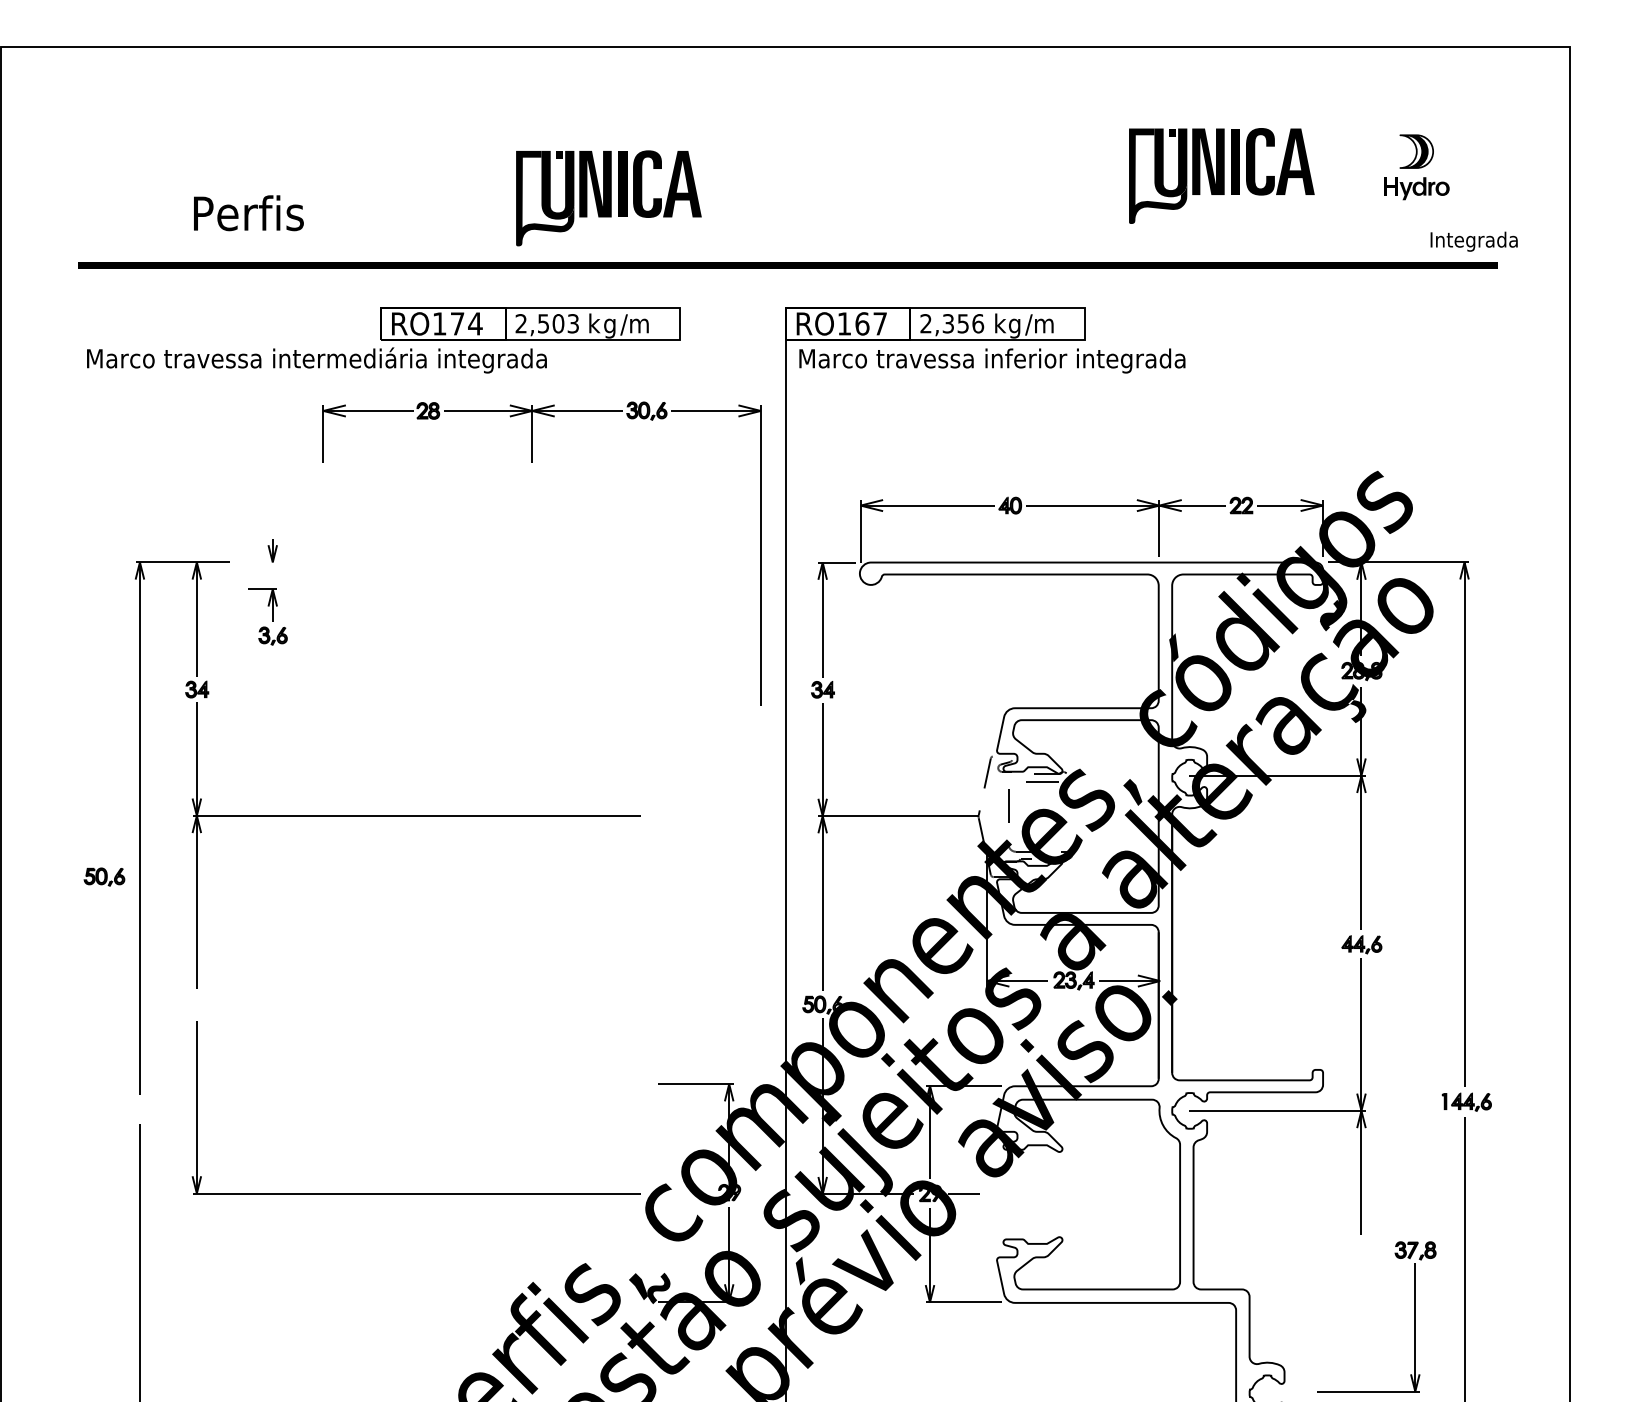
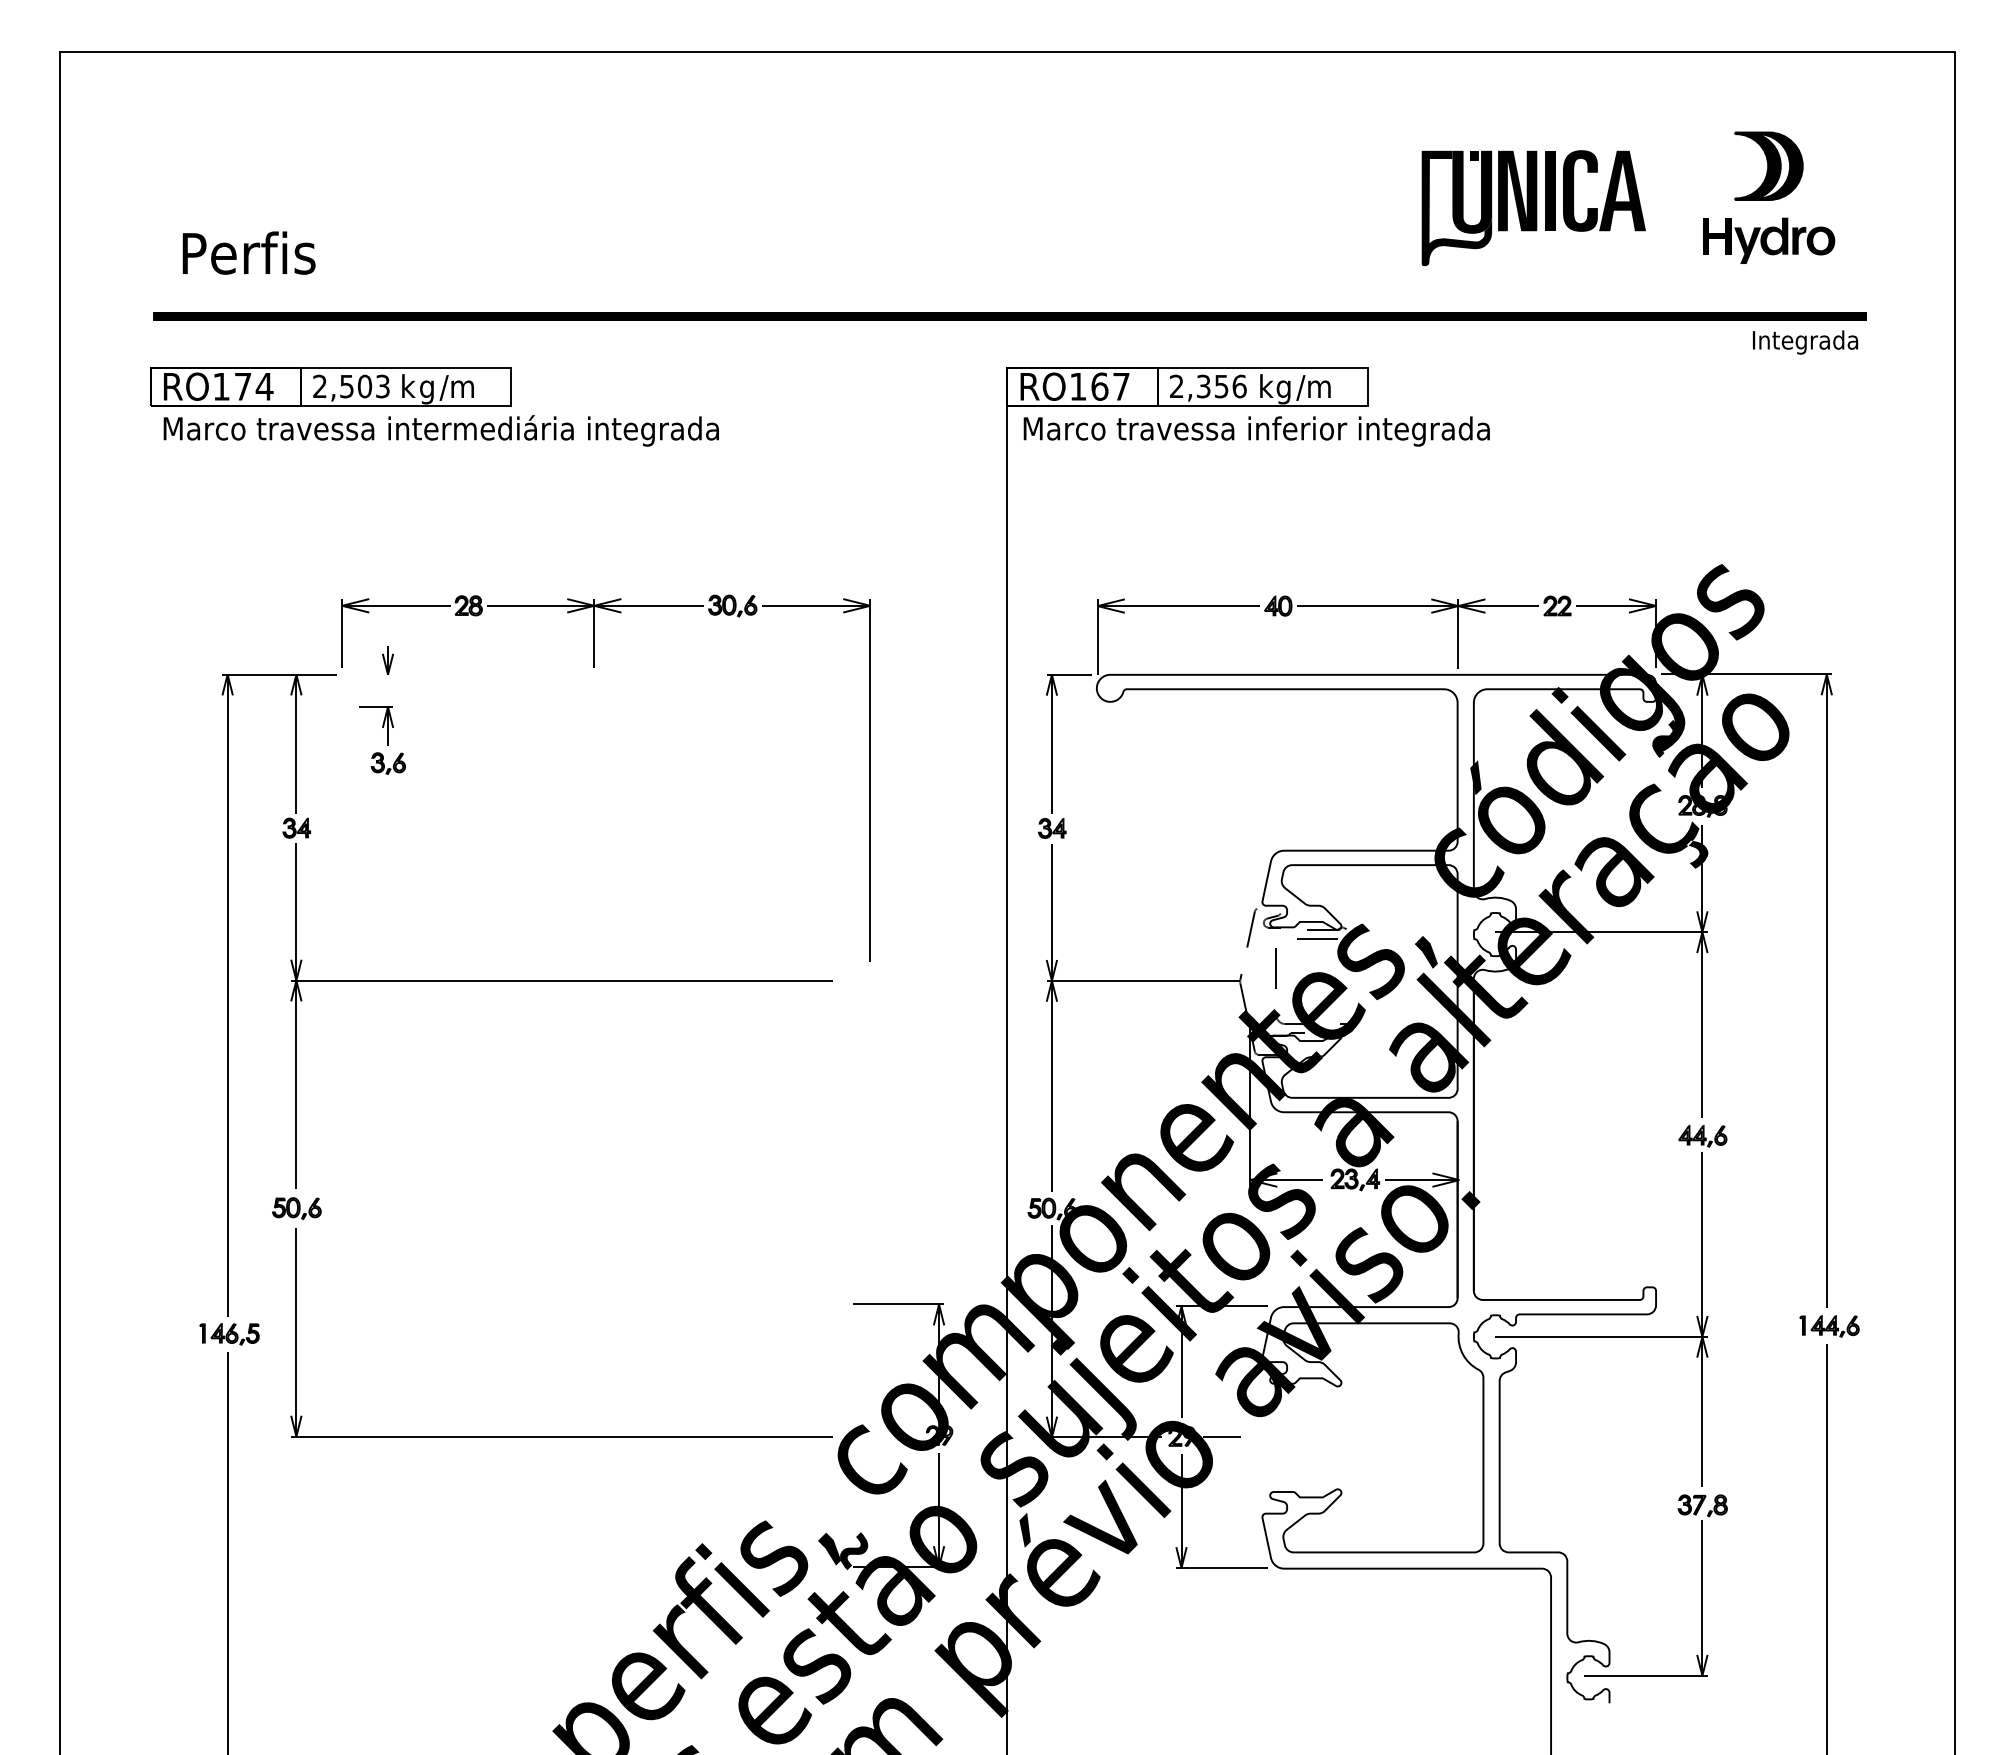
part: (1417, 167) -> (1769, 197), size x1.67
part: (608, 198) -> (793, 235), removed
text: (248, 212) -> (248, 252), moved
text: (1474, 241) -> (1805, 342), moved
part: (529, 323) -> (330, 386), moved
part: (532, 462) -> (594, 667), moved
part: (104, 877) -> (296, 1208), moved
part: (141, 1108) -> (229, 1334), added
part: (1414, 1316) -> (1701, 1585), moved

